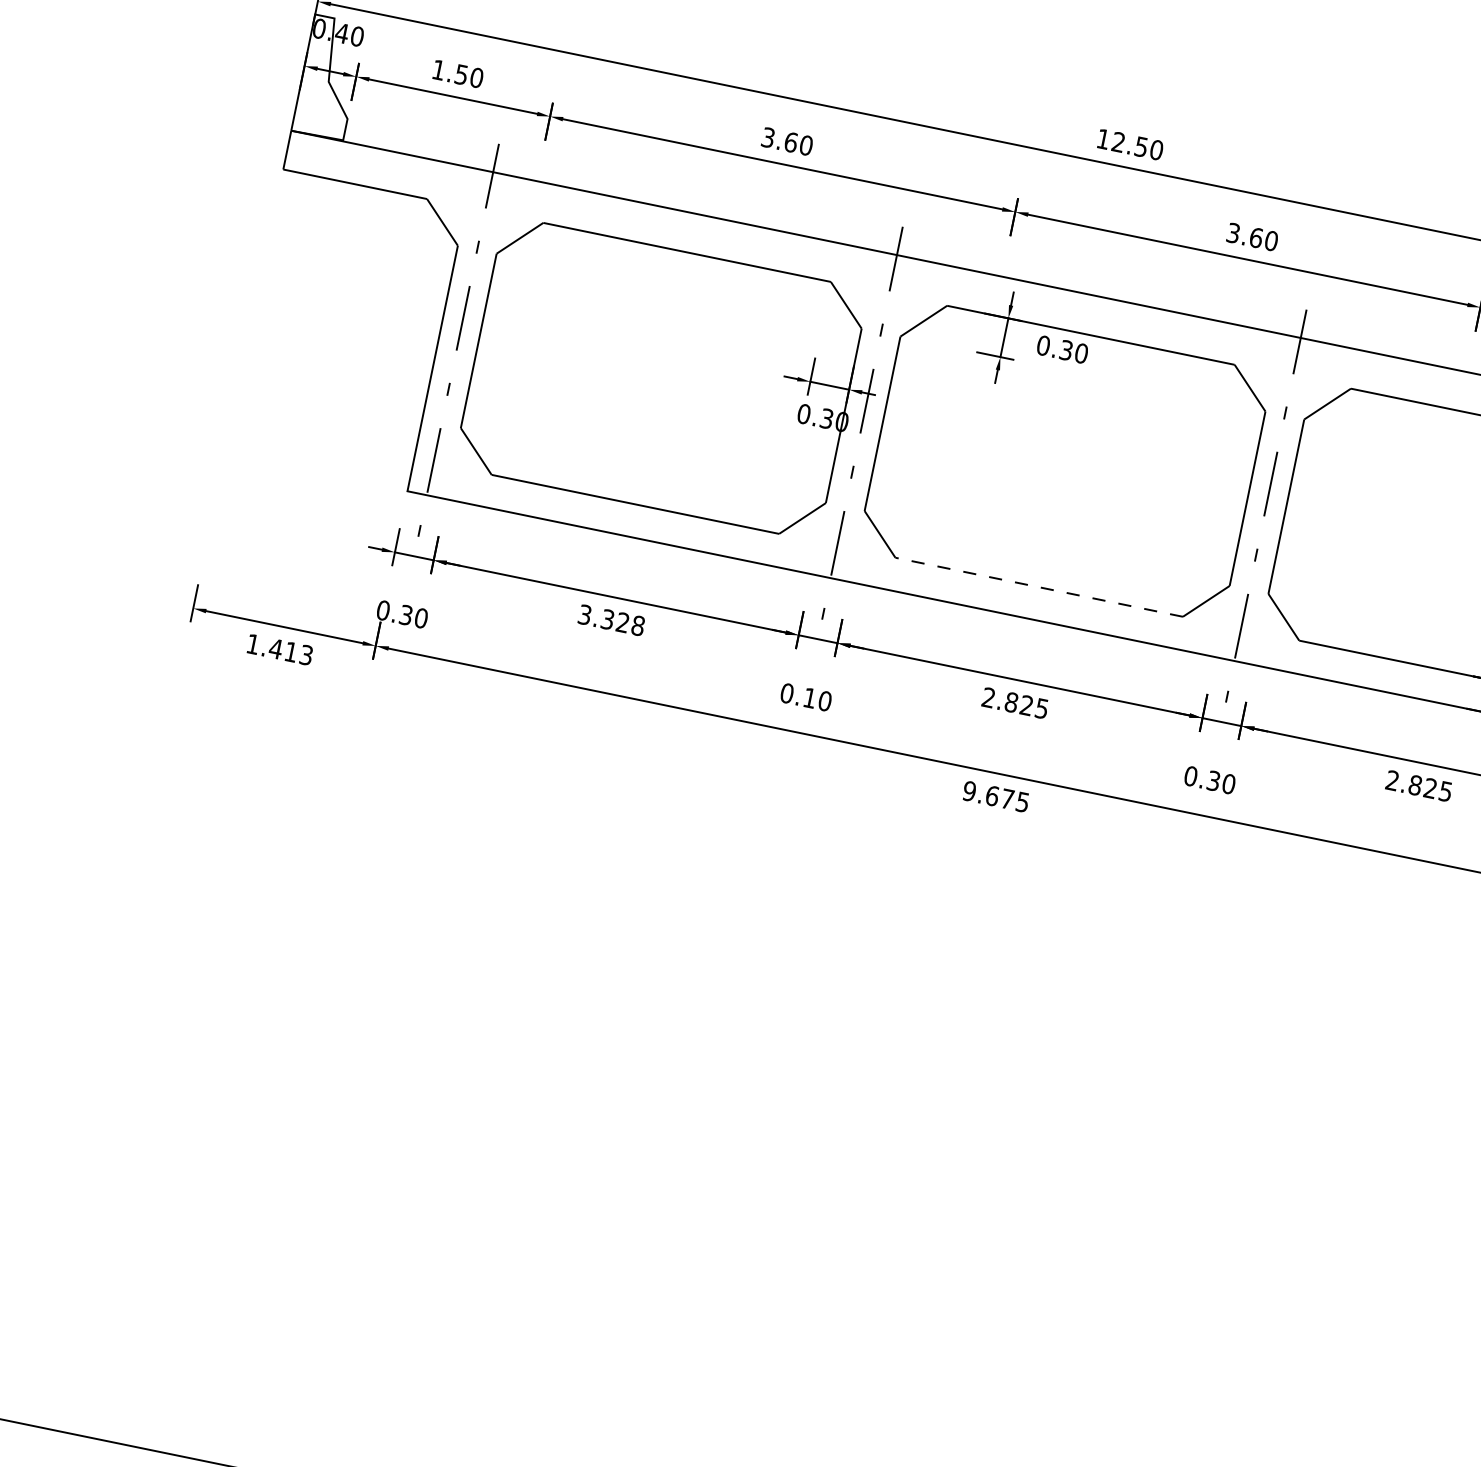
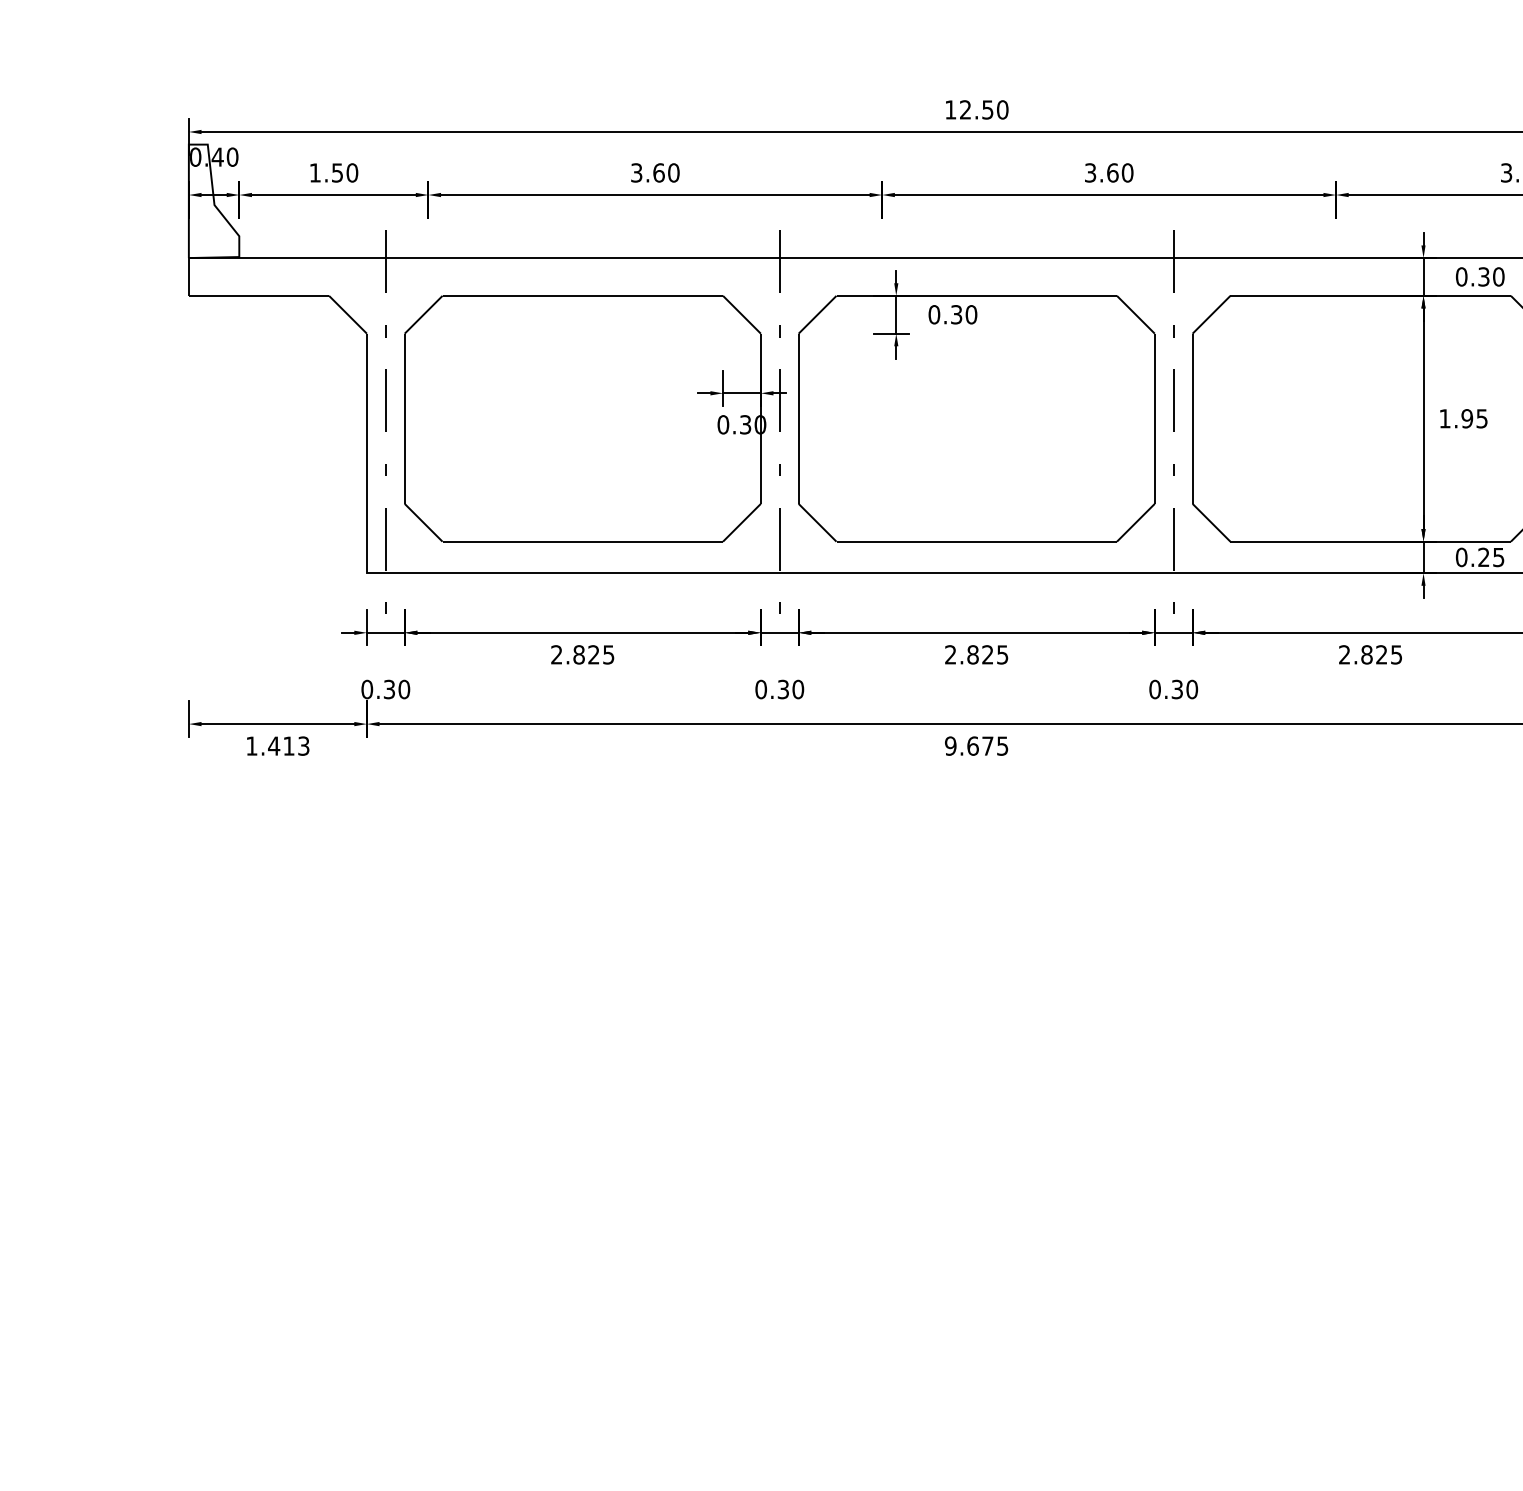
line: (1039, 587) -> (976, 541), dashed -> solid
text: (611, 619) -> (582, 654), 3.328 -> 2.825
text: (809, 697) -> (782, 689), 0.10 -> 0.30

